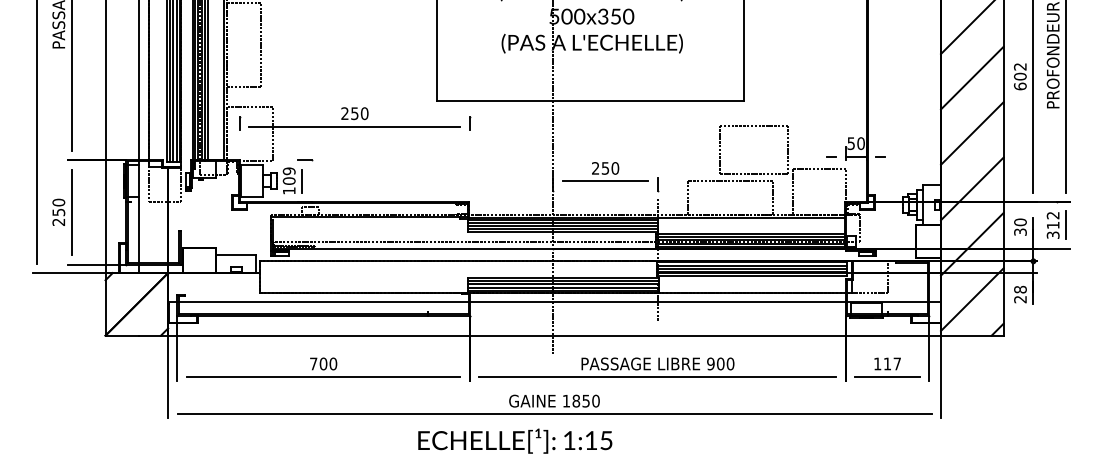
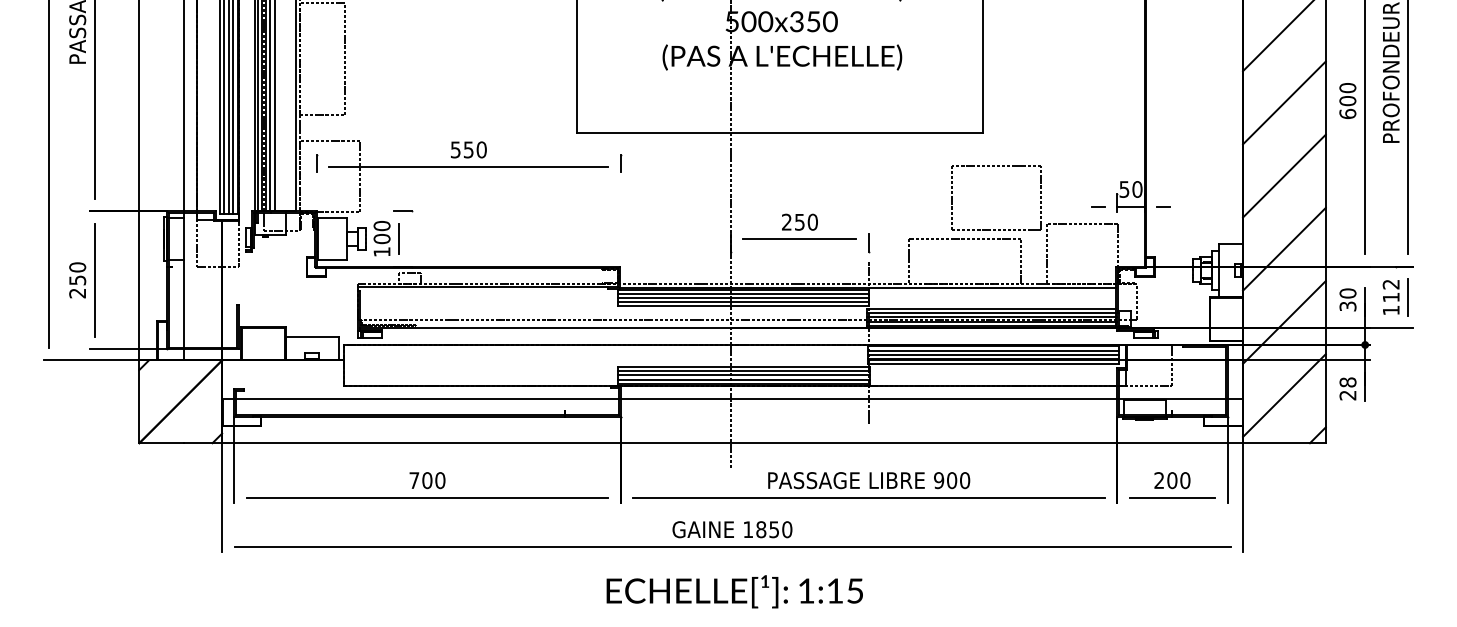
text: (1020, 66) -> (1348, 87), 602 -> 600
text: (344, 113) -> (455, 149), 250 -> 550
text: (289, 171) -> (382, 226), 109 -> 100
text: (1052, 234) -> (1390, 309), 312 -> 112
text: (887, 363) -> (1172, 479), 117 -> 200
text: (515, 440) -> (735, 590), moved

